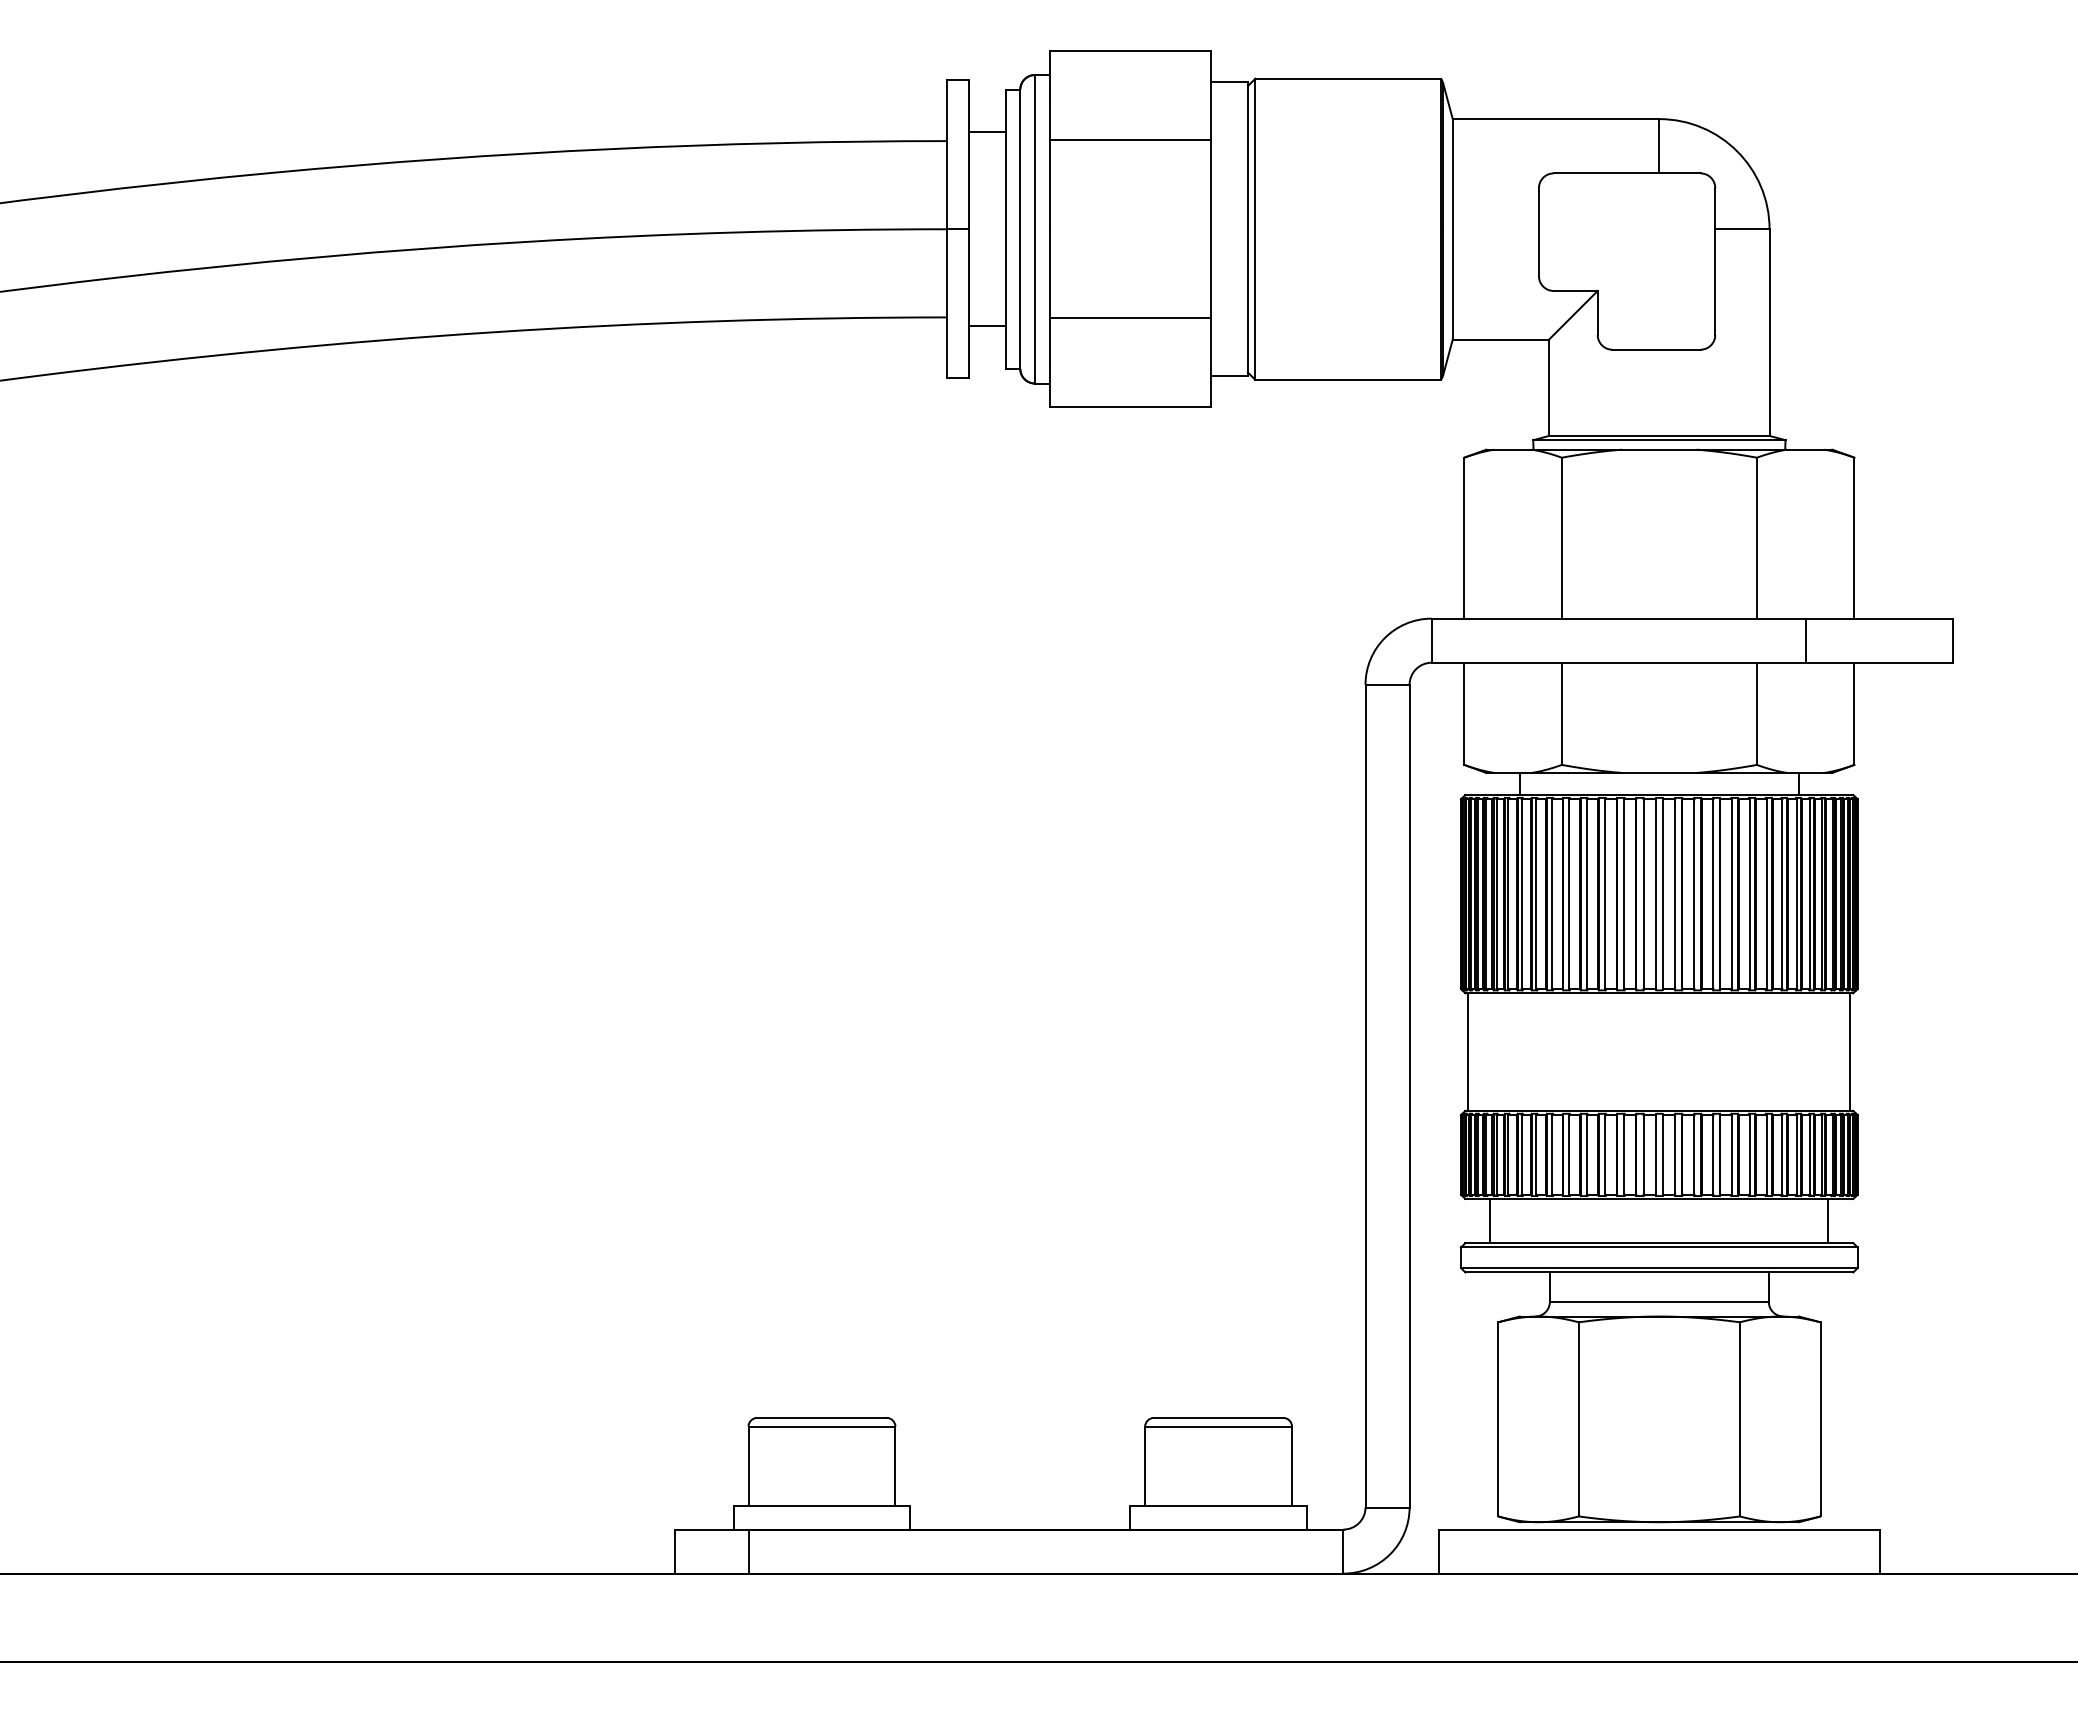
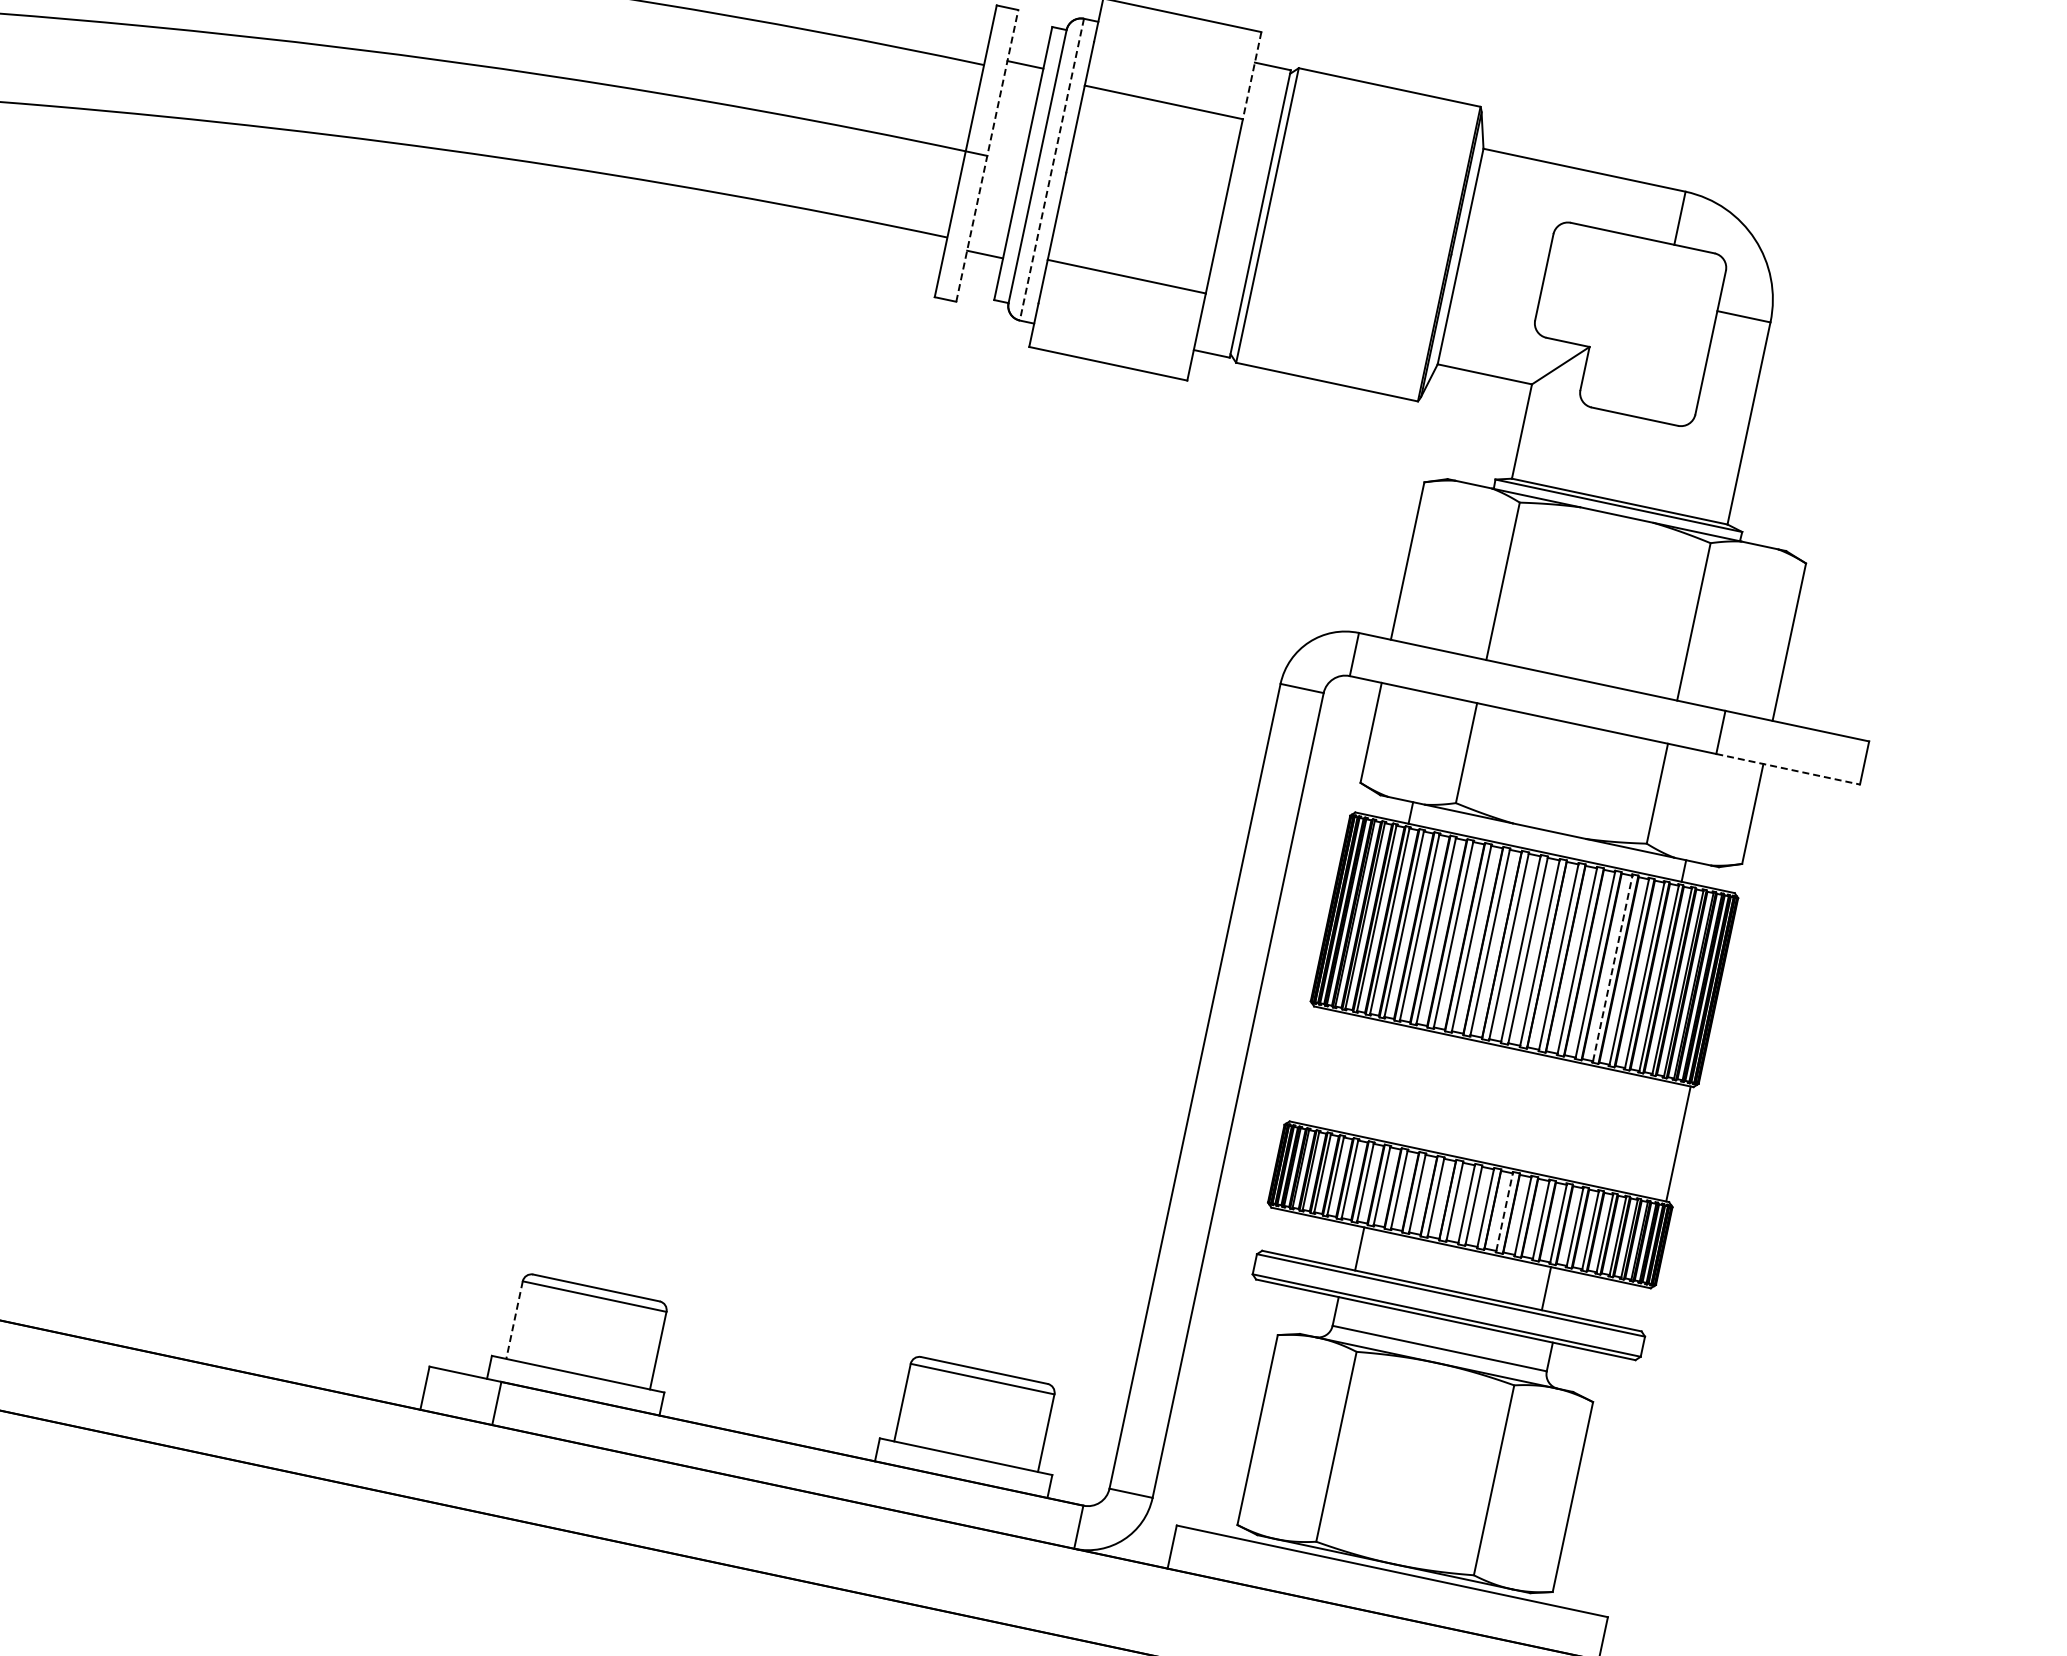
line: (1211, 95) -> (1252, 75), solid -> dashed
line: (968, 228) -> (987, 155), solid -> dashed
line: (1034, 229) -> (1051, 169), solid -> dashed
line: (1880, 662) -> (1788, 769), solid -> dashed
line: (1749, 894) -> (1612, 968), solid -> dashed
line: (1468, 1051) -> (1305, 1064), removed
line: (1694, 1154) -> (1504, 1211), solid -> dashed
line: (1490, 1221) -> (1359, 1249), moved
line: (1828, 1221) -> (1546, 1289), moved
line: (748, 1466) -> (514, 1320), solid -> dashed

